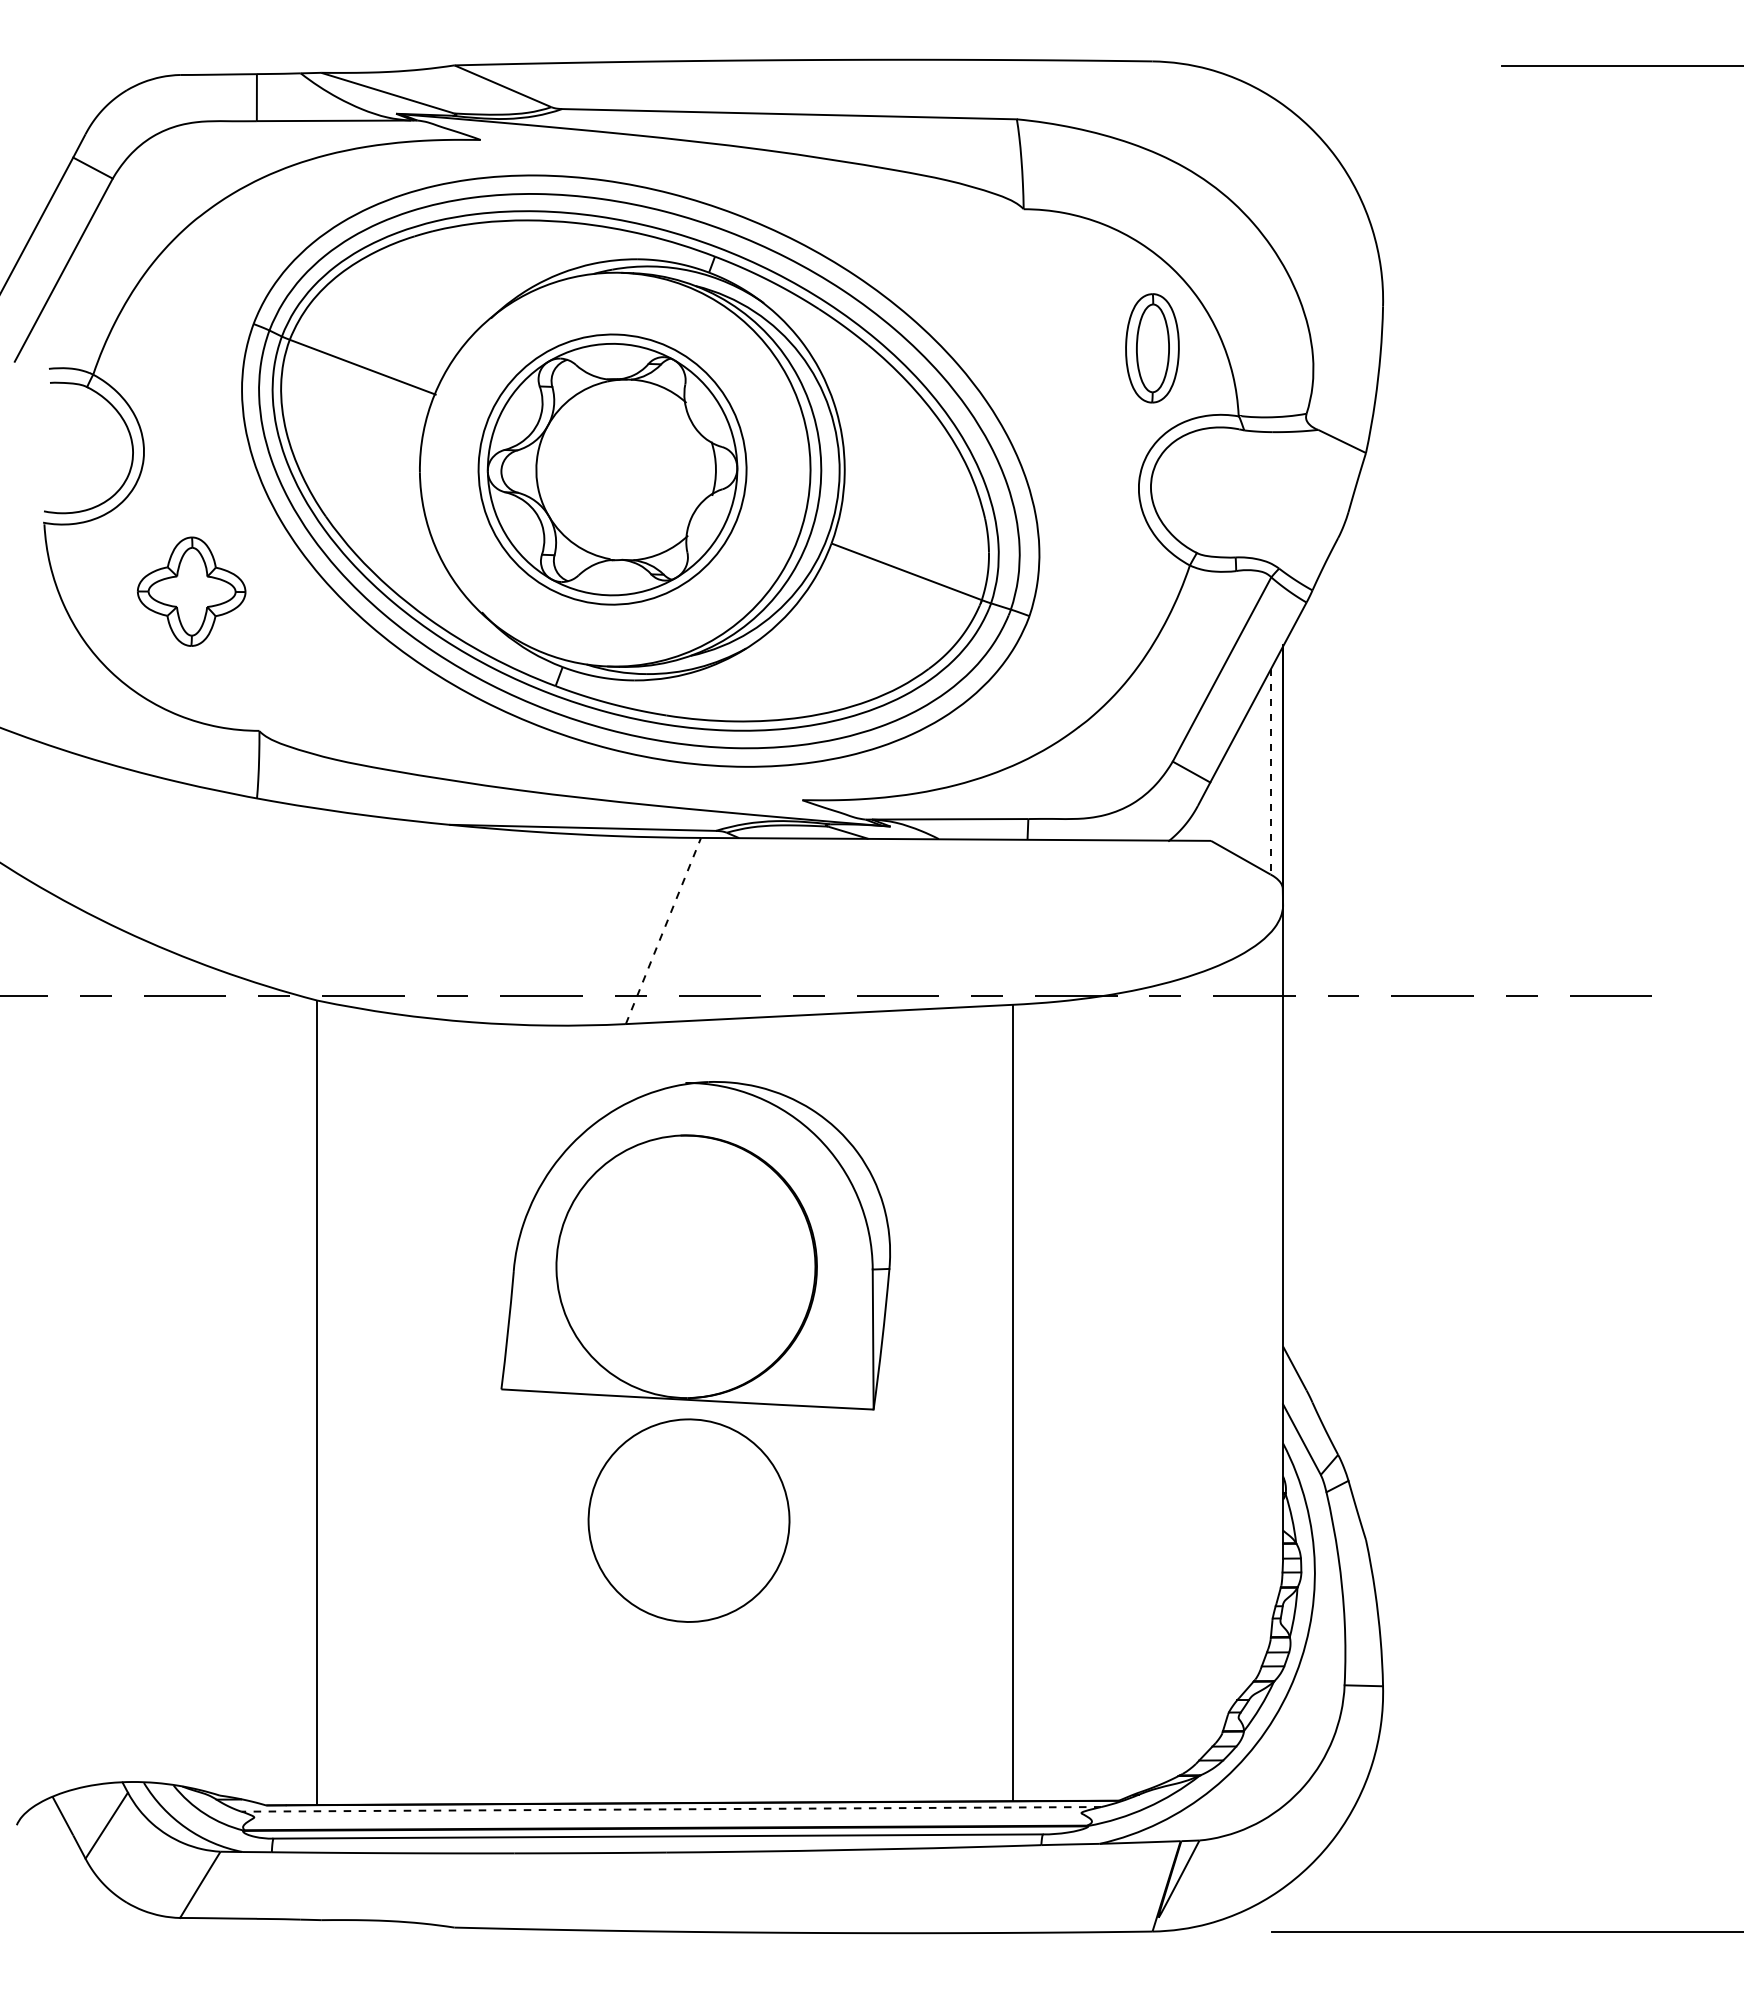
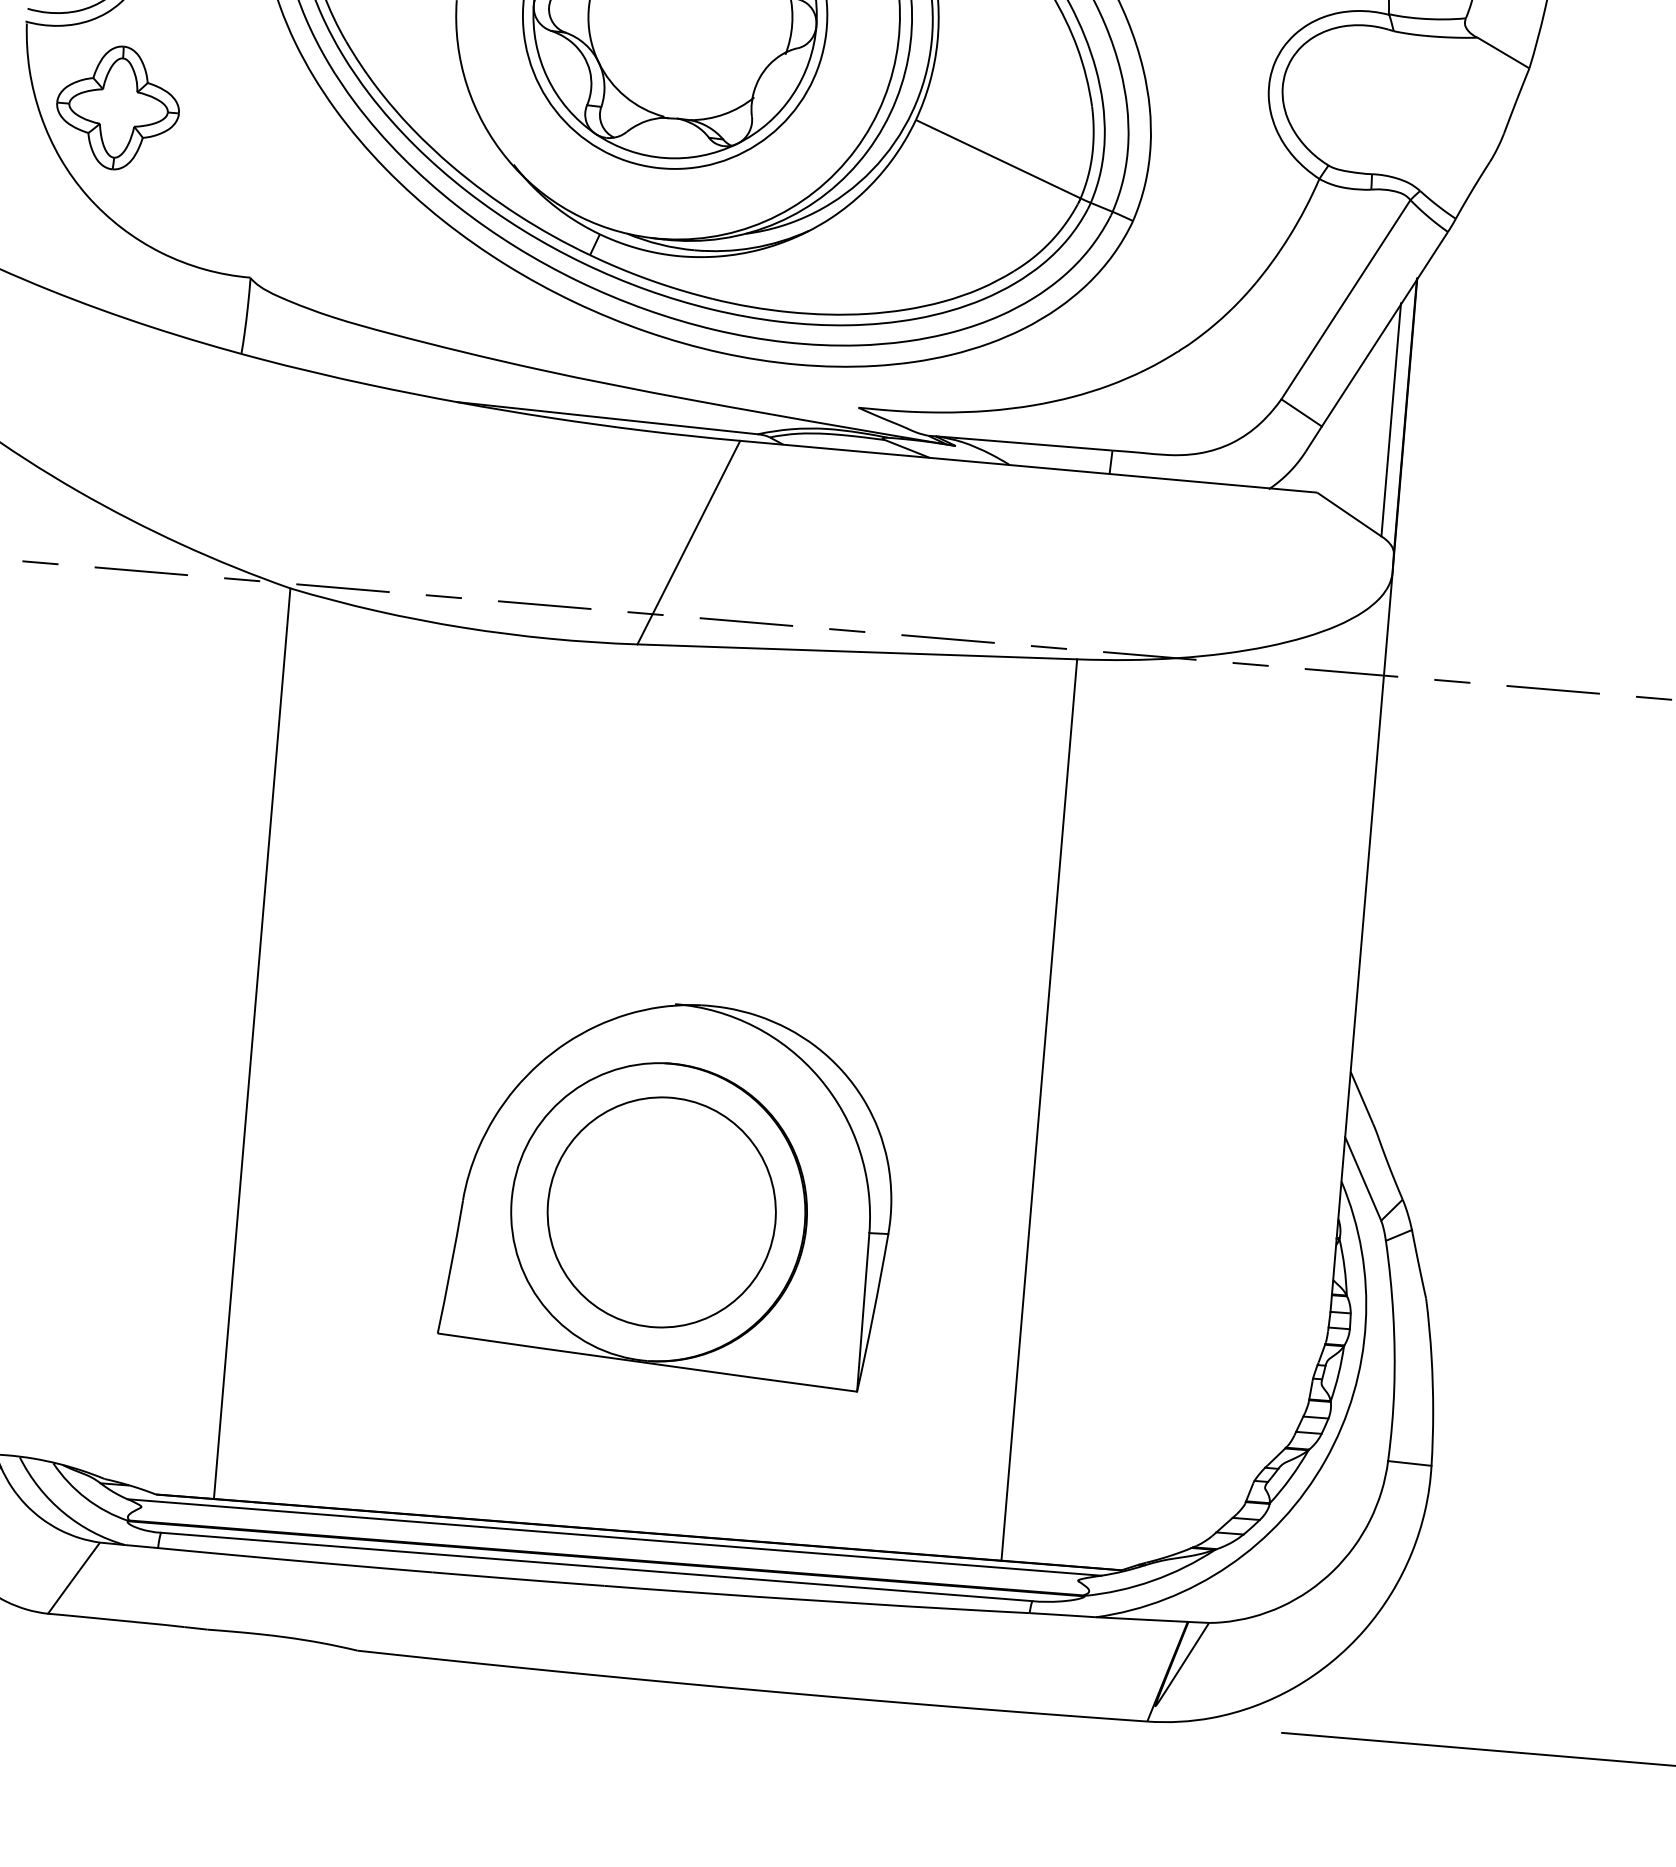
part: (191, 591) -> (117, 107), moved
line: (1270, 771) -> (1391, 419), dashed -> solid
line: (663, 930) -> (688, 542), dashed -> solid
part: (695, 1245) -> (671, 1189), moved
line: (670, 1809) -> (613, 1537), dashed -> solid

